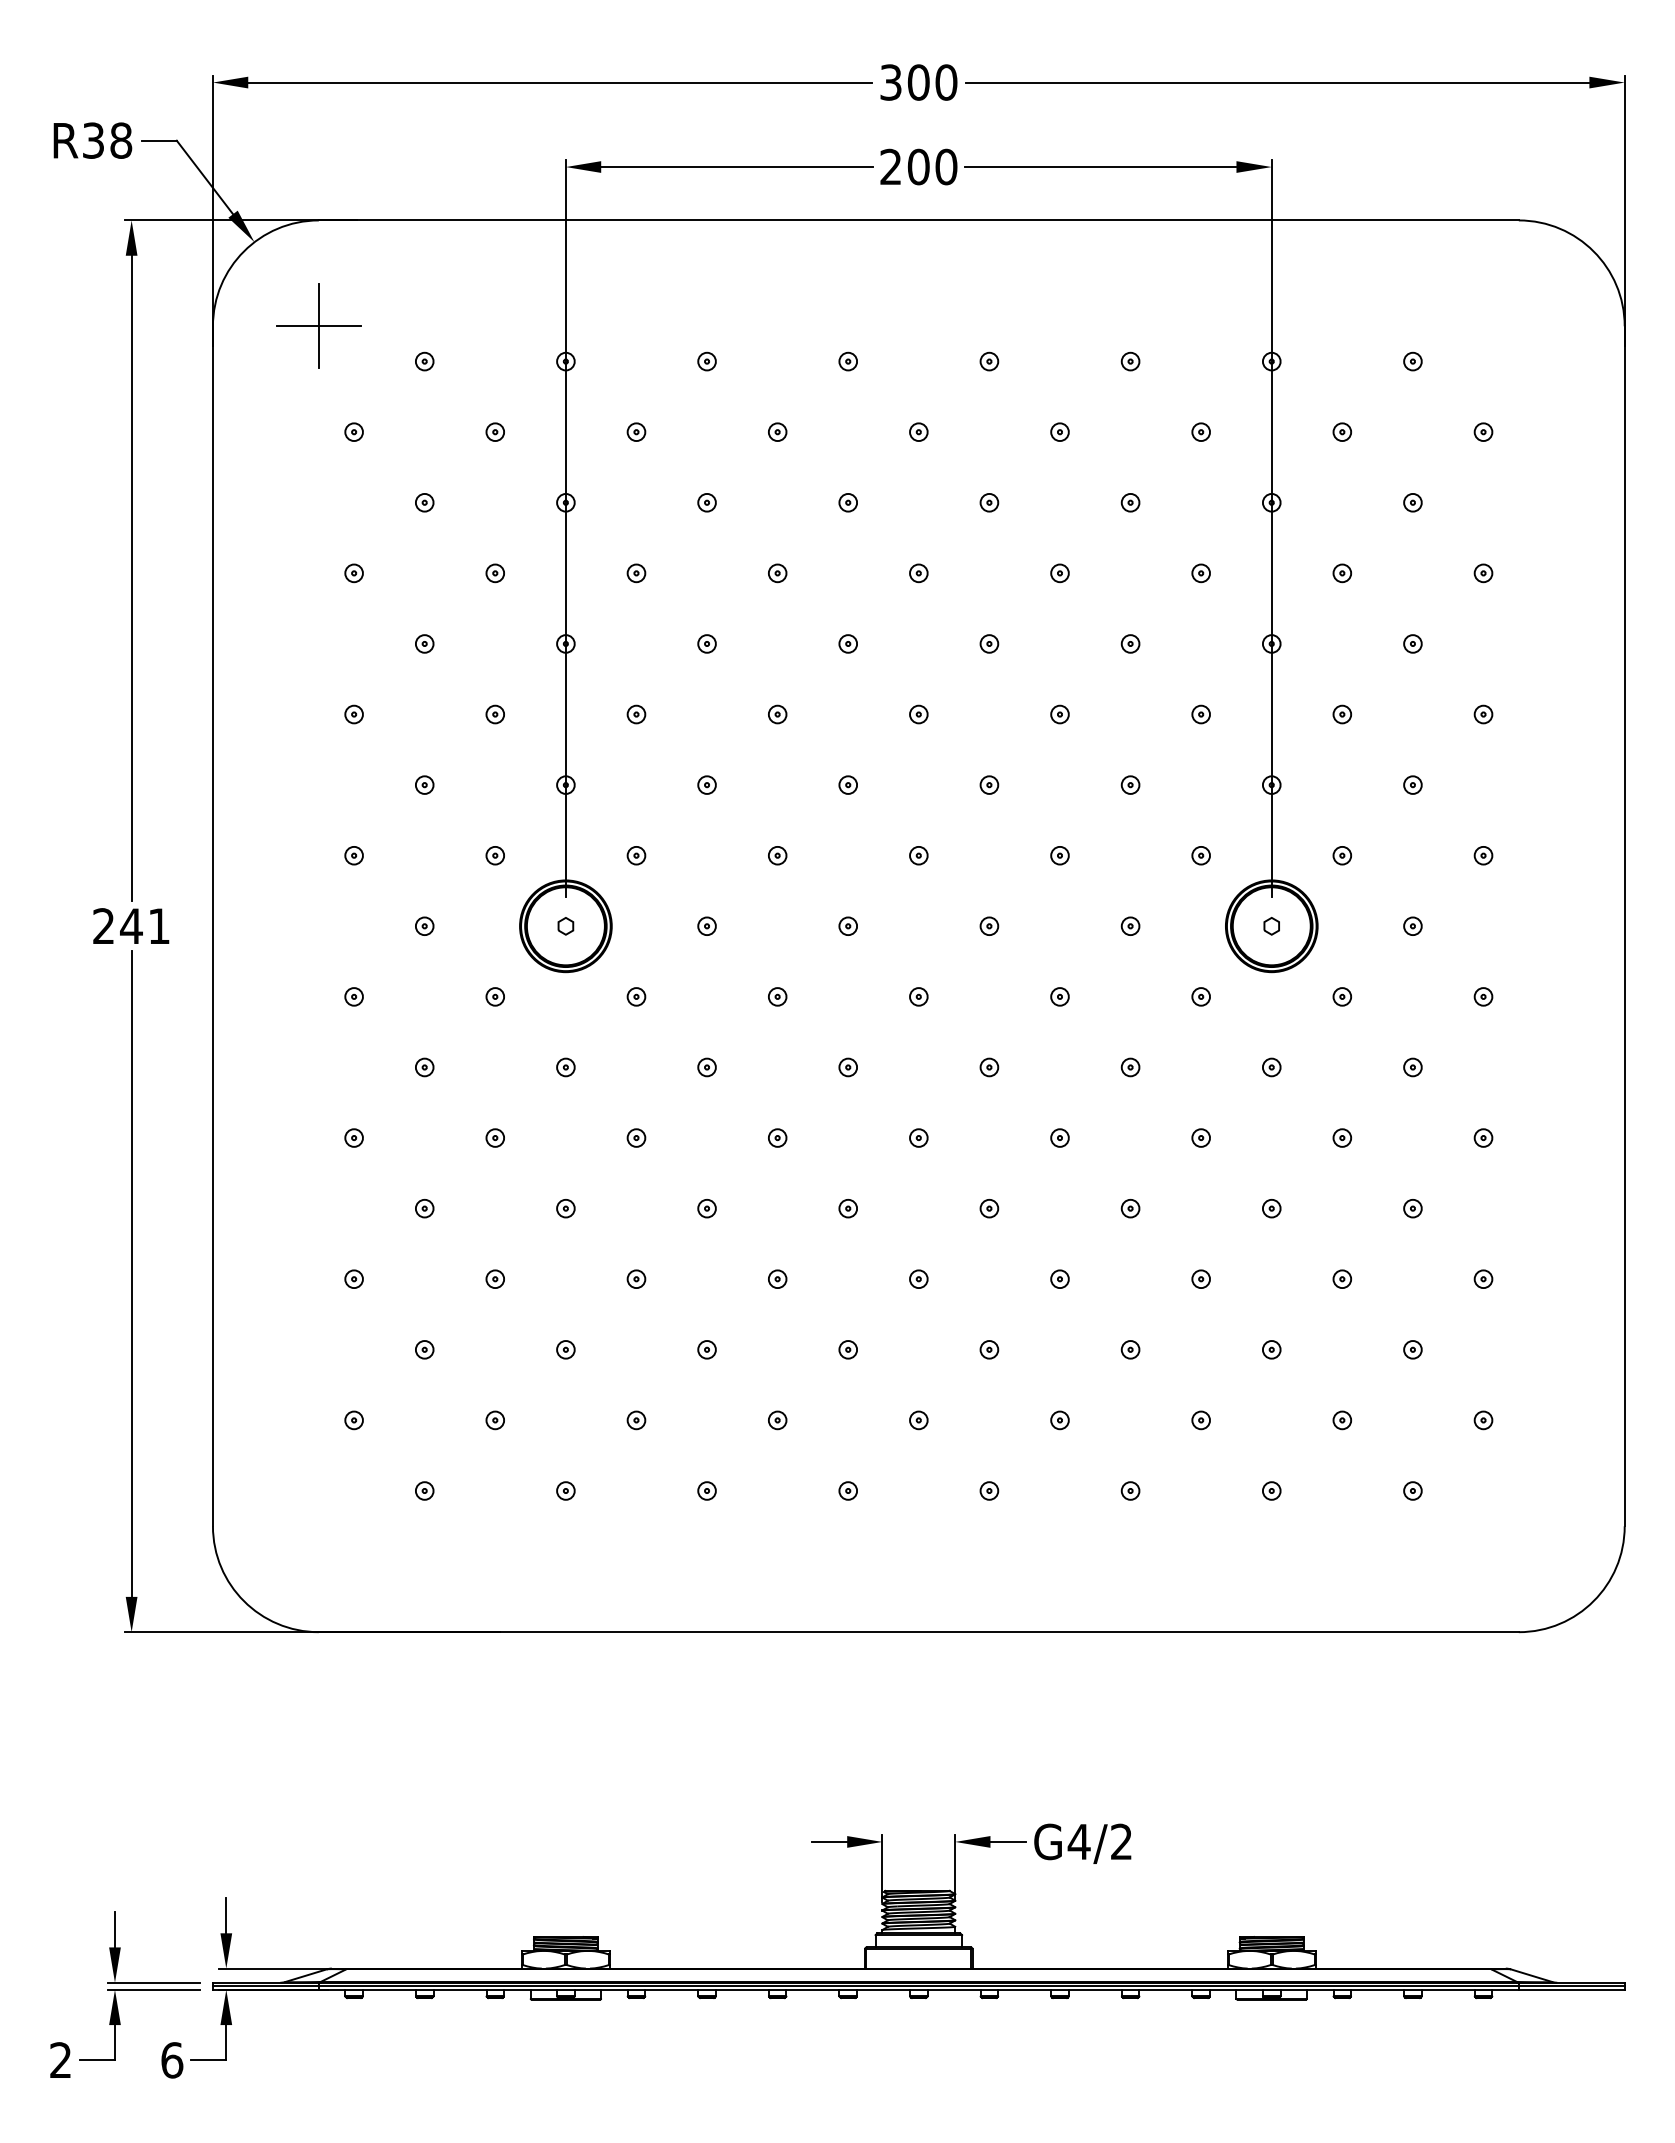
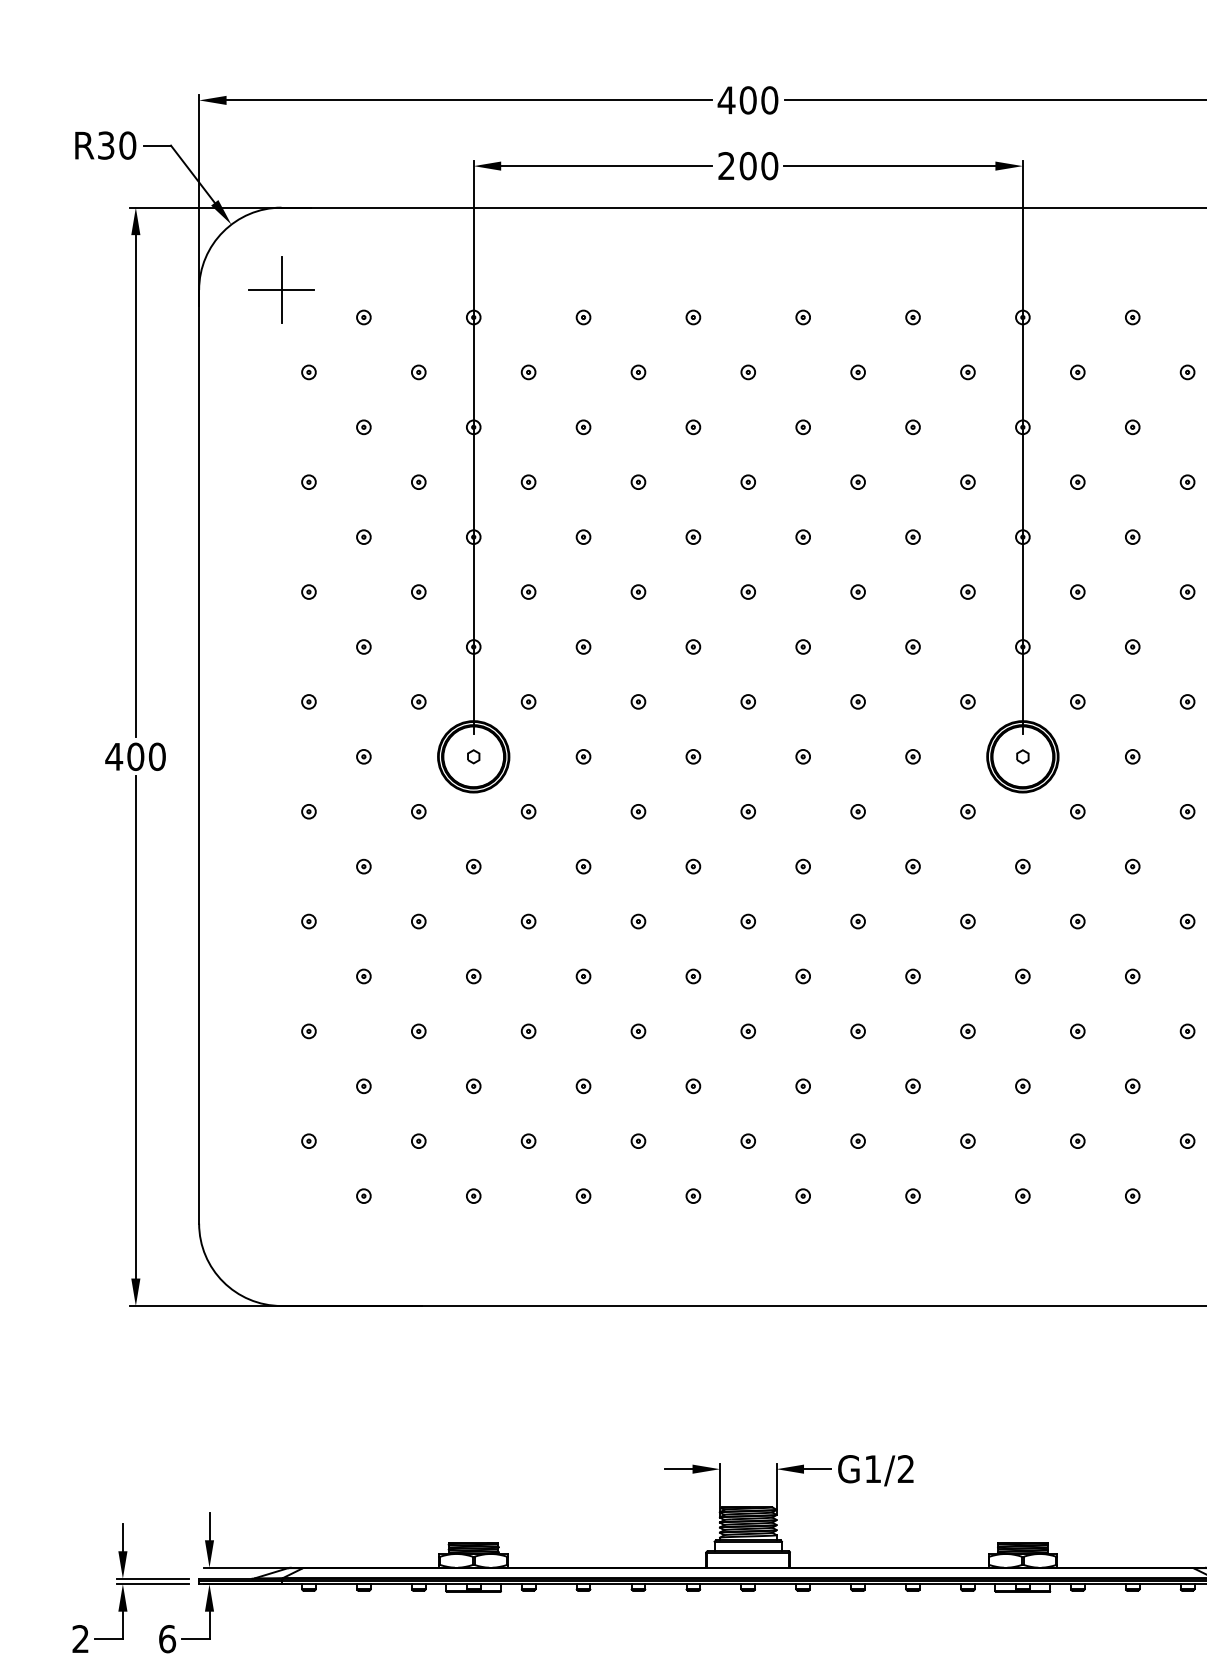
text: (890, 82) -> (726, 100), 300 -> 400
text: (121, 140) -> (127, 145), R38 -> R30
text: (131, 926) -> (135, 756), 241 -> 400
text: (1078, 1841) -> (872, 1468), G4/2 -> G1/2

